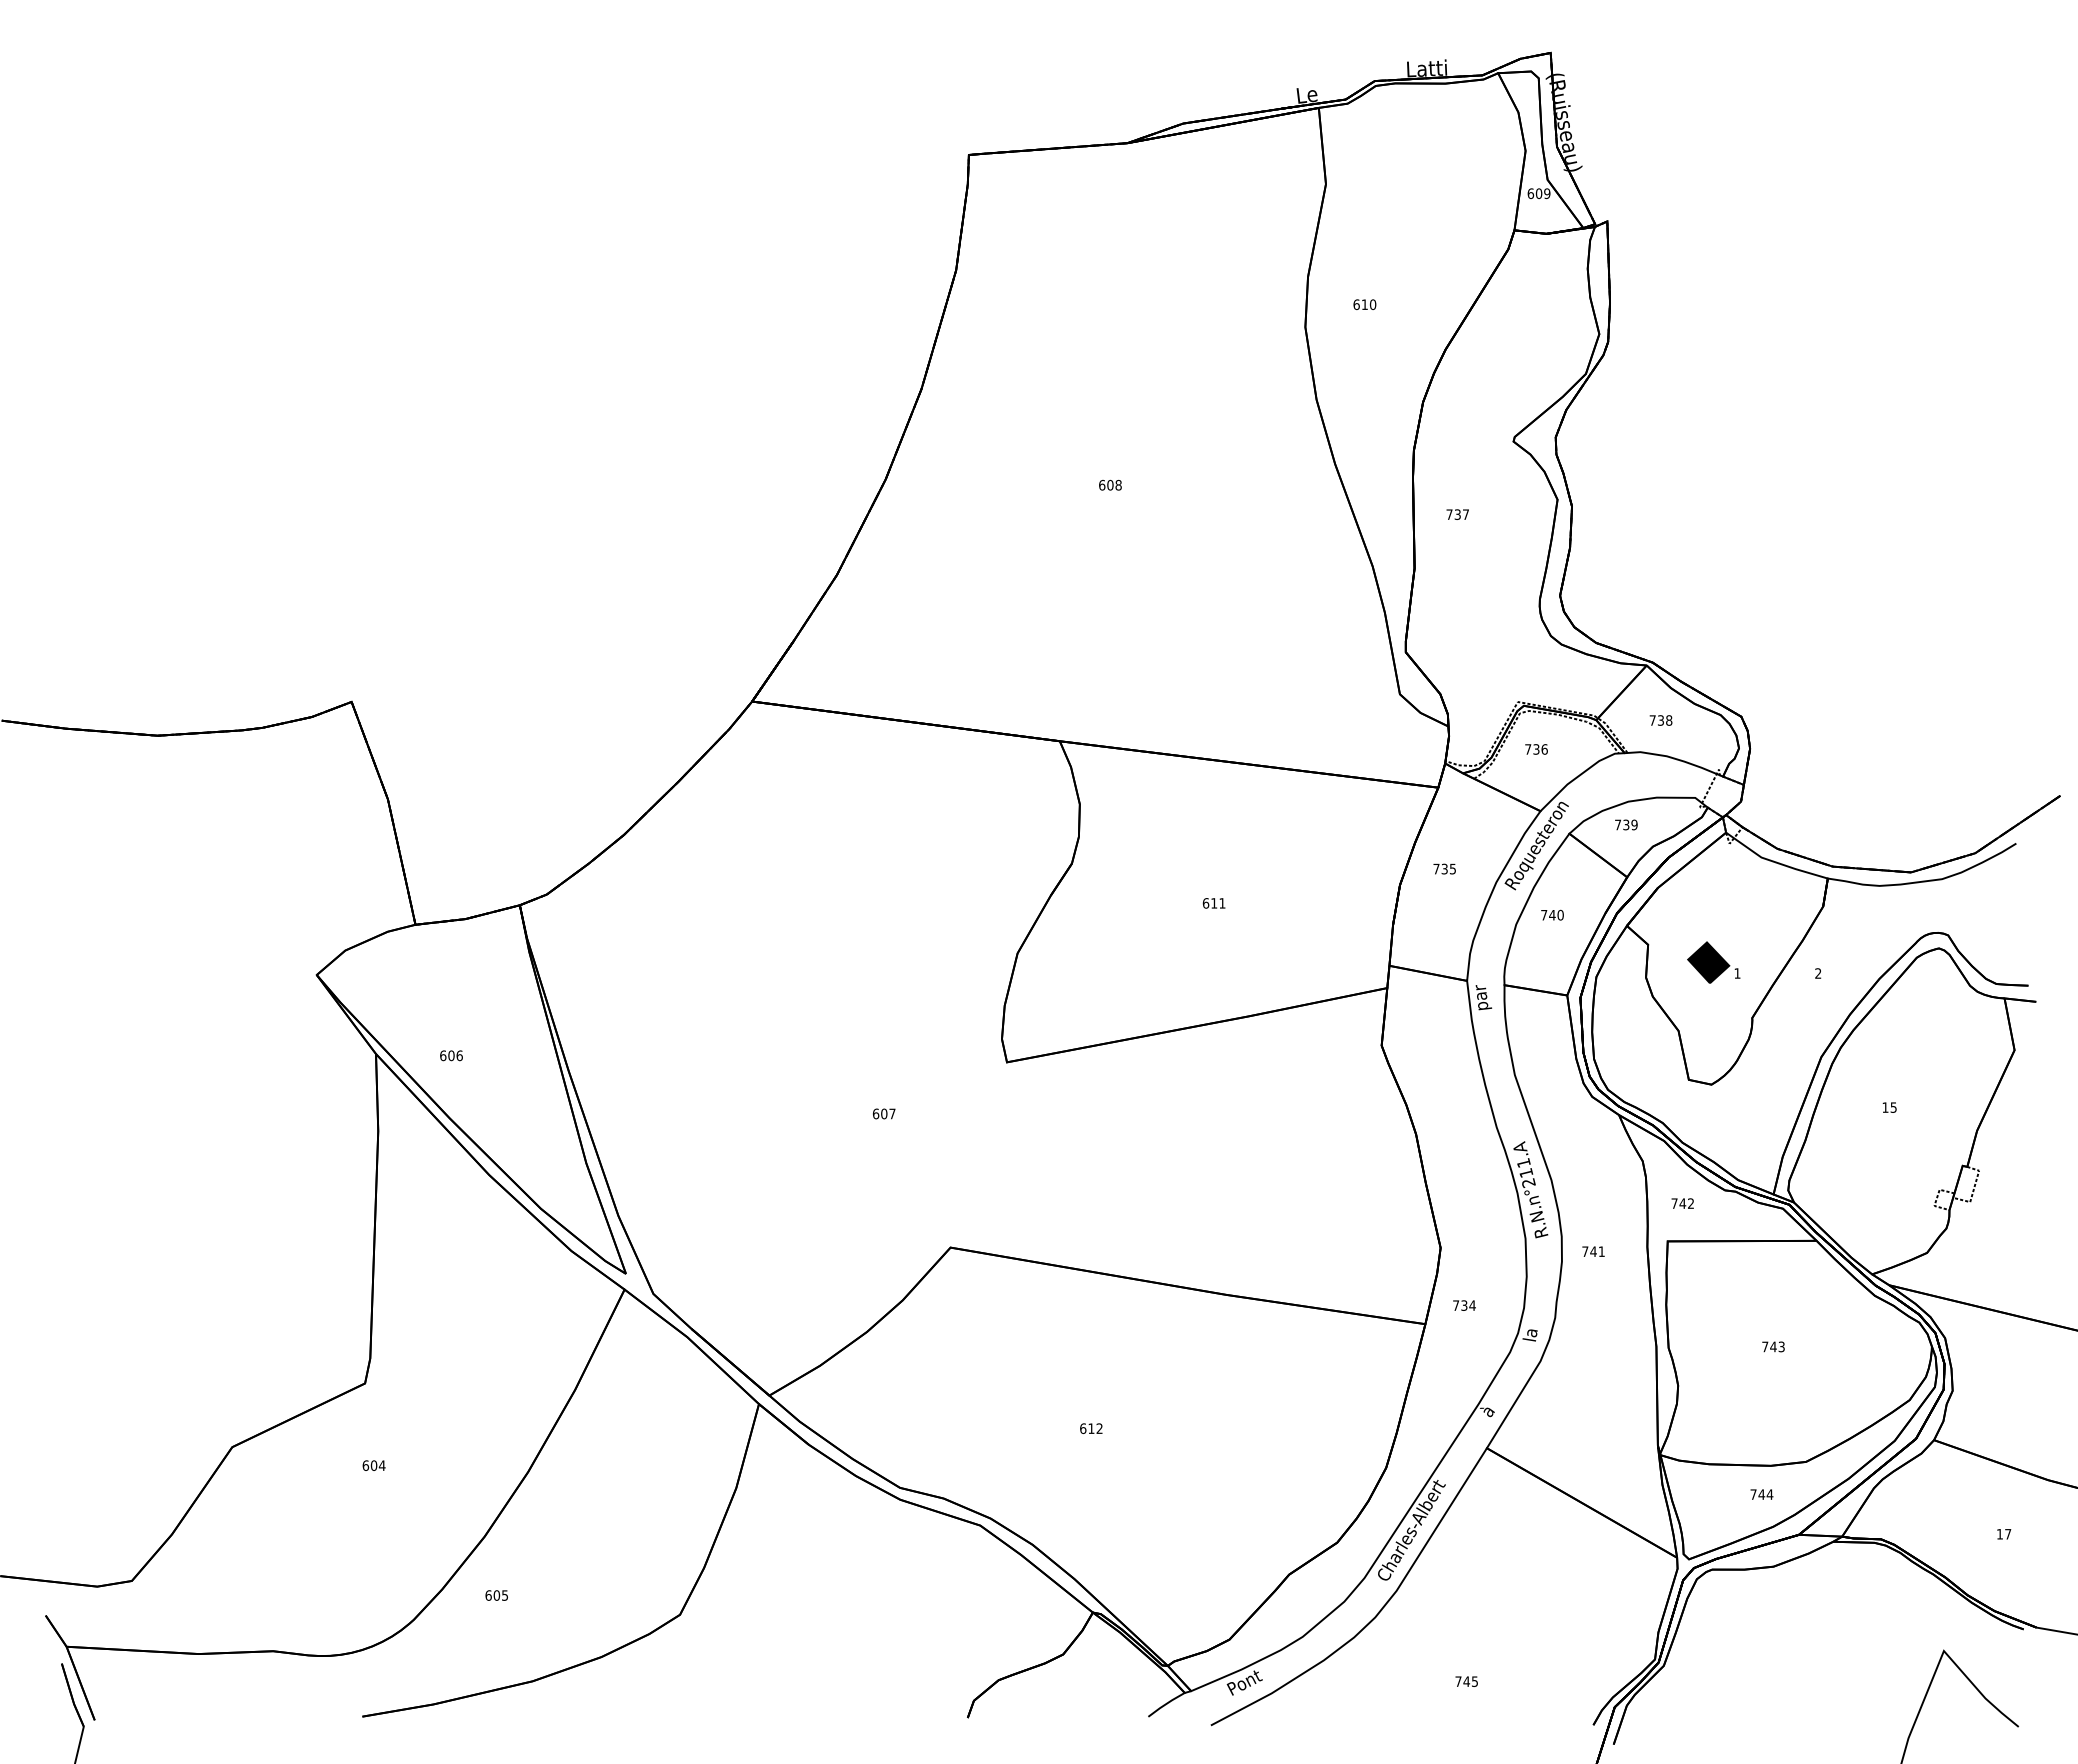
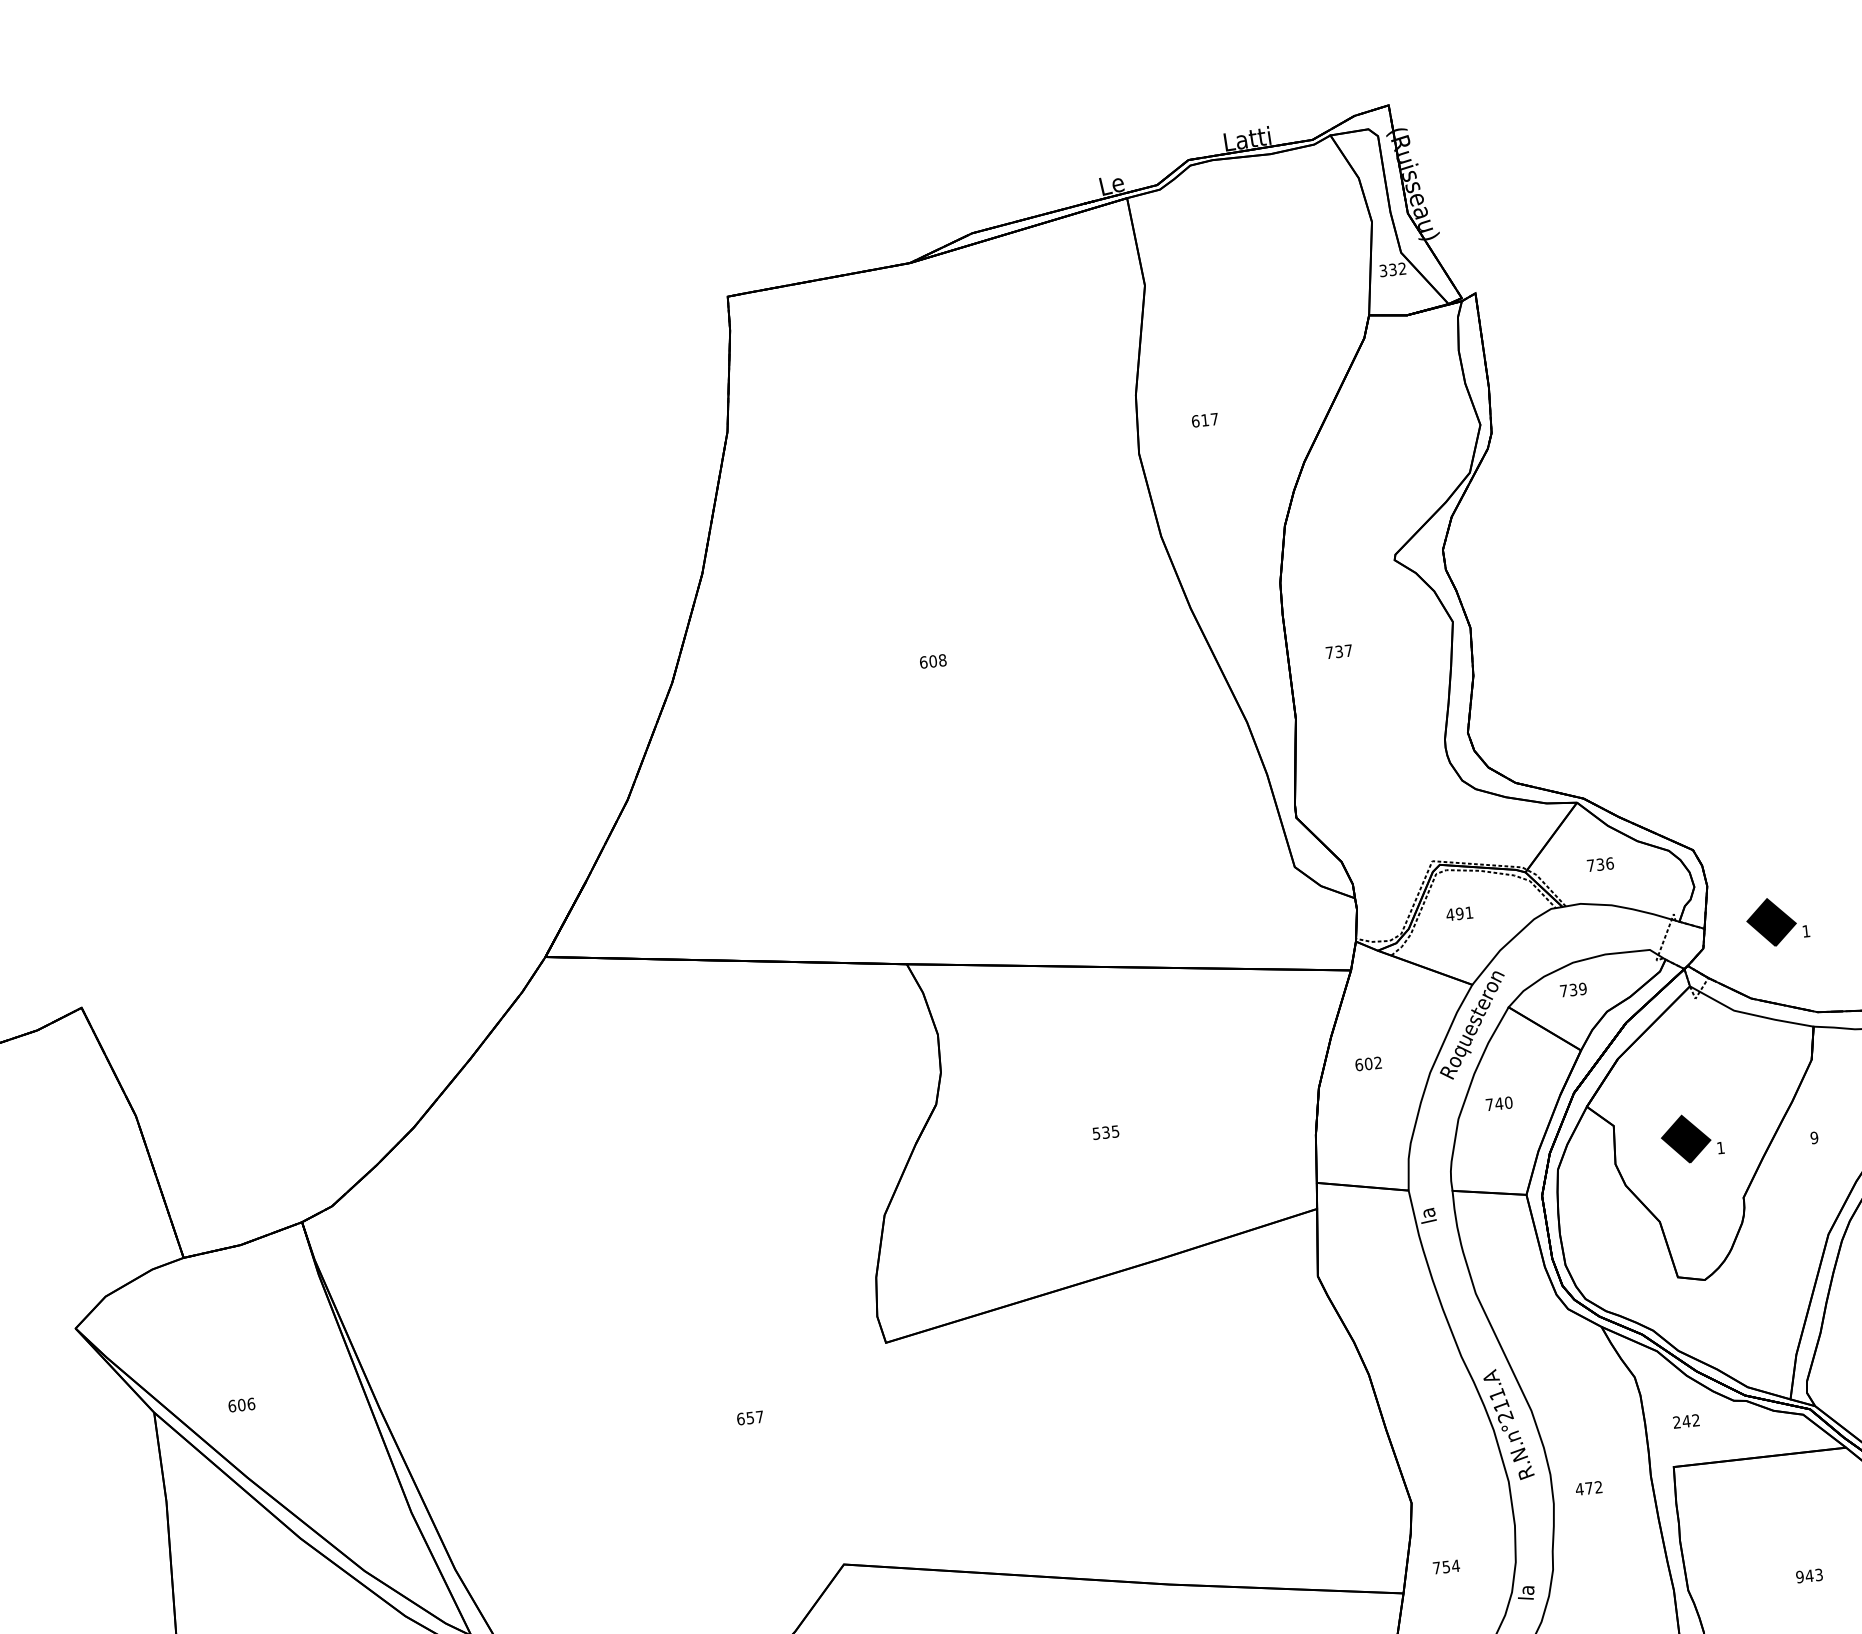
text: (1538, 193) -> (1392, 269), 609 -> 332
text: (1372, 304) -> (1213, 419), 610 -> 617
text: (1669, 720) -> (1610, 863), 738 -> 736
text: (1535, 749) -> (1458, 913), 736 -> 491
part: (1806, 785) -> (1777, 921), added
text: (1444, 868) -> (1368, 1063), 735 -> 602
text: (1213, 903) -> (1105, 1132), 611 -> 535
text: (1818, 973) -> (1814, 1137), 2 -> 9
text: (1483, 997) -> (1429, 1207), par -> la
text: (884, 1113) -> (750, 1417), 607 -> 657
text: (1674, 1203) -> (1676, 1422), 742 -> 242
text: (1593, 1251) -> (1589, 1488), 741 -> 472
text: (1464, 1305) -> (1446, 1566), 734 -> 754
text: (1765, 1346) -> (1800, 1576), 743 -> 943

